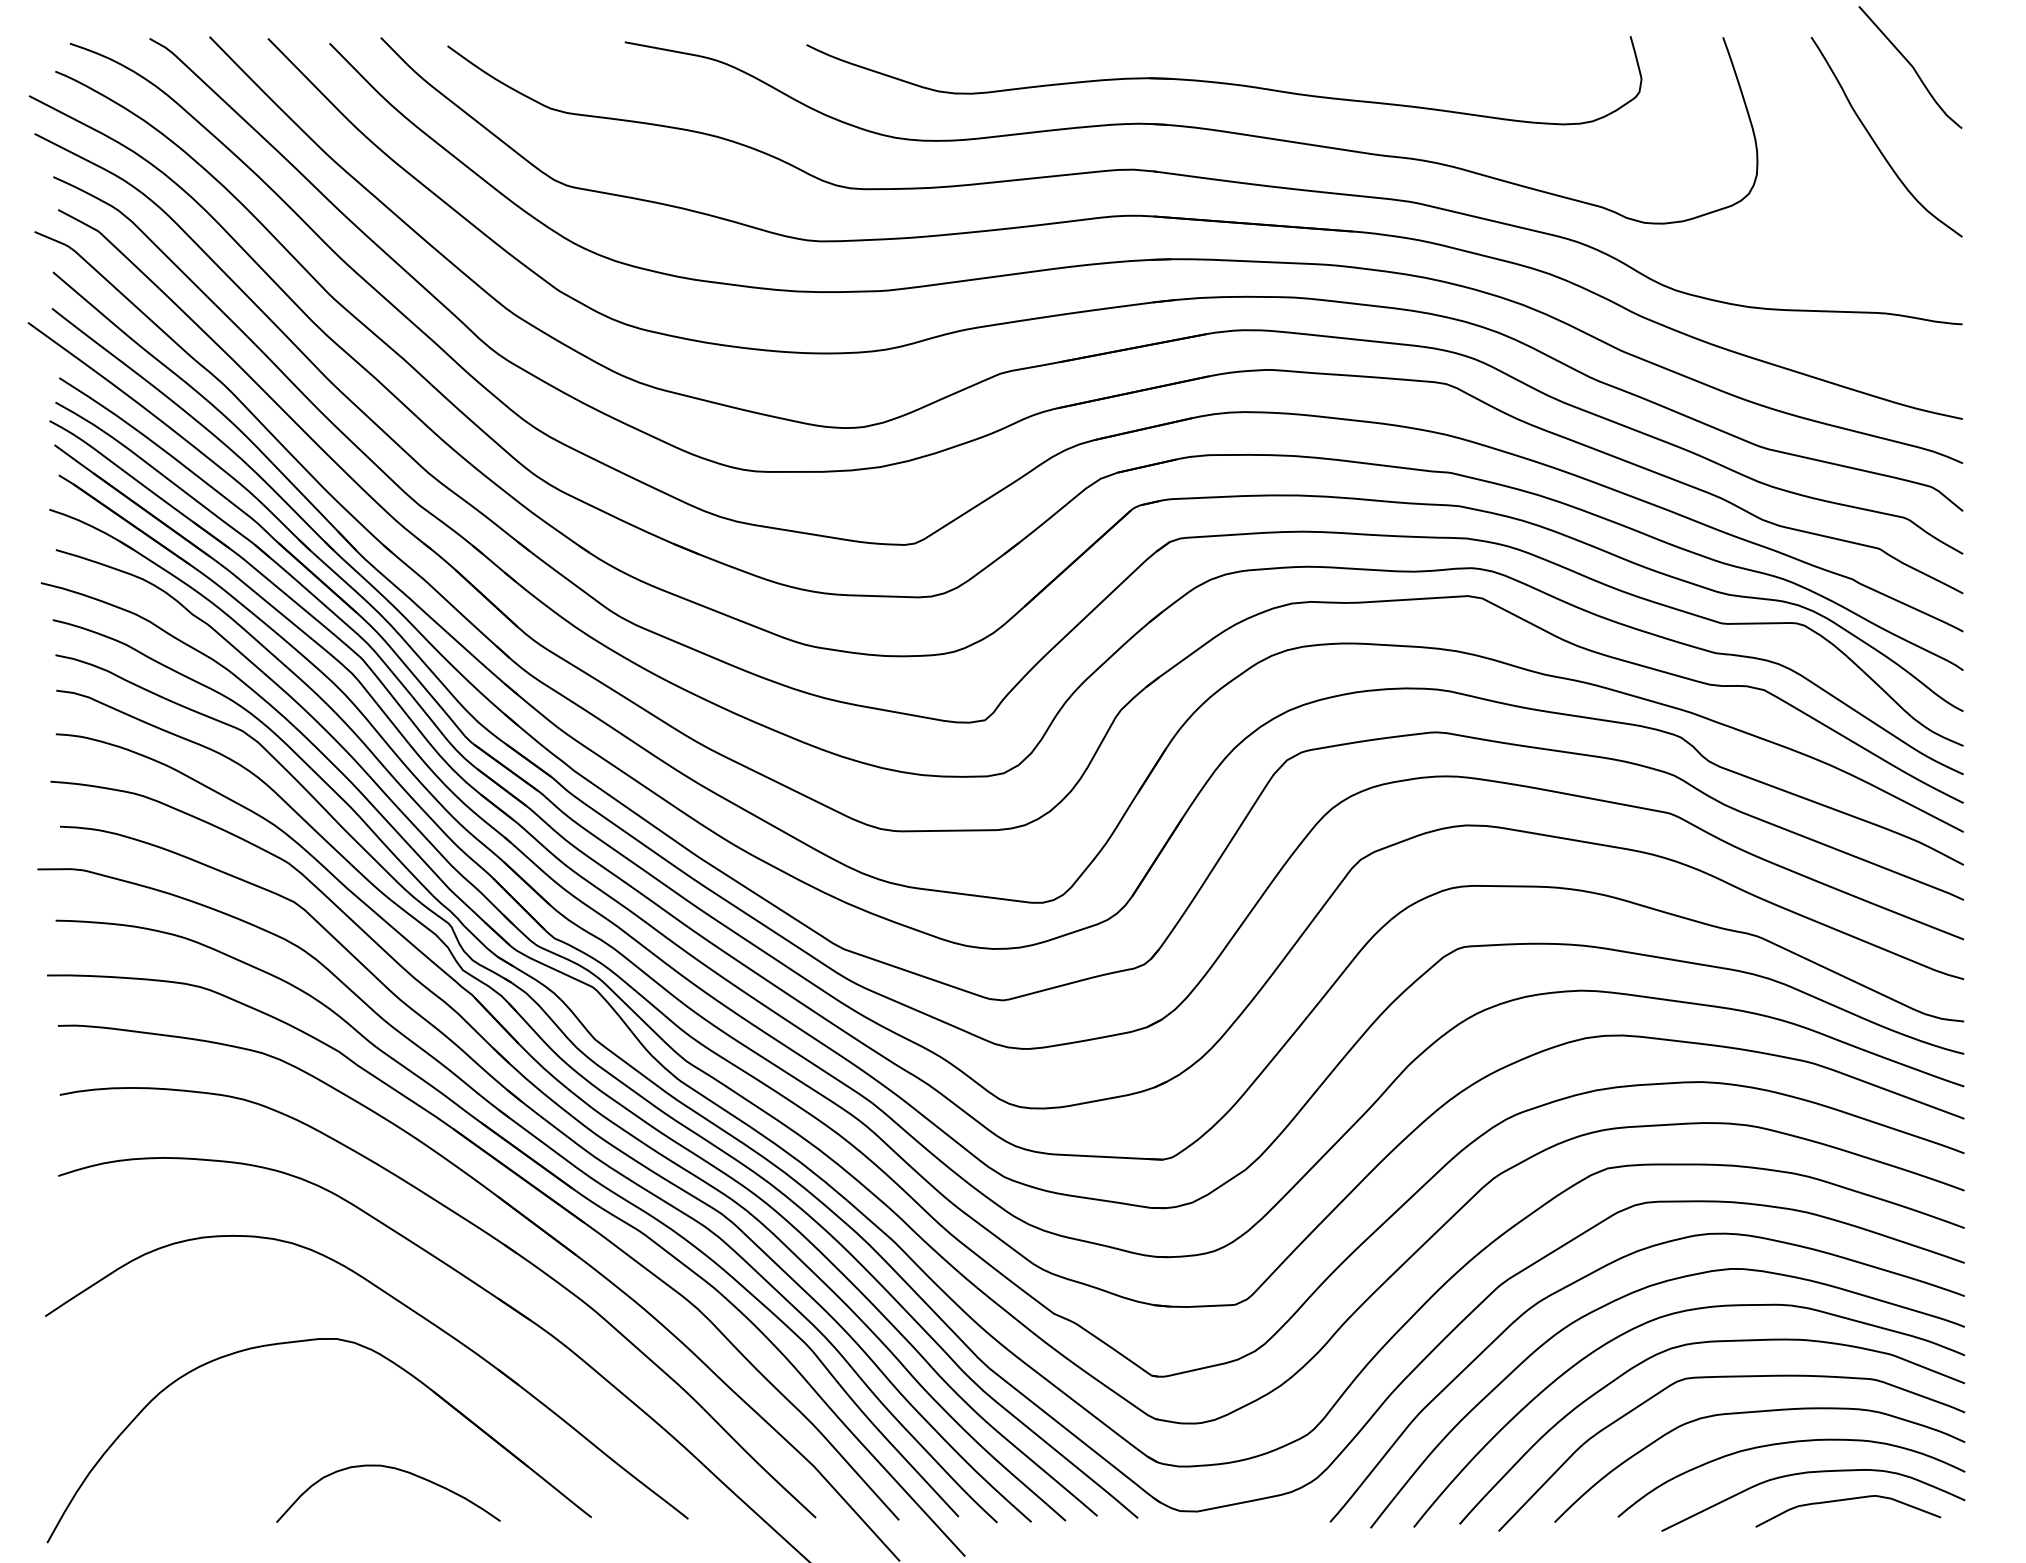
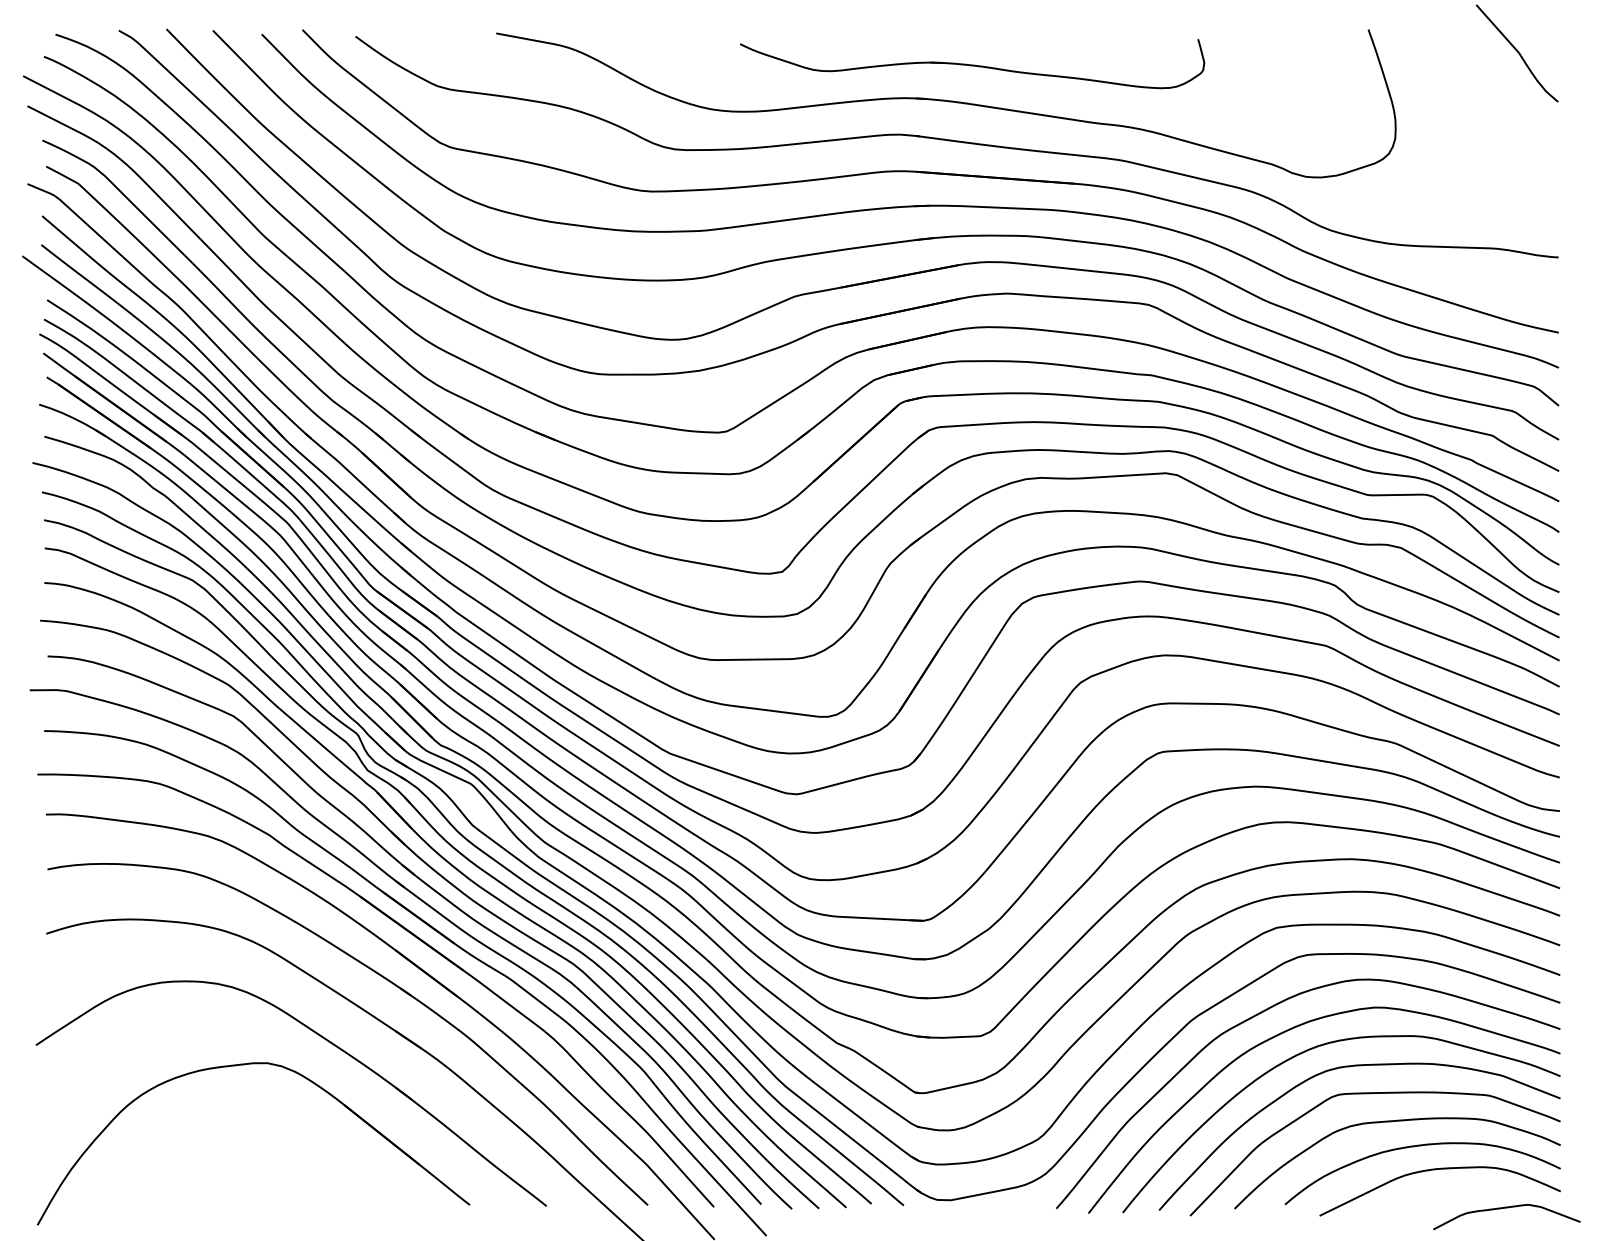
part: (1224, 80) -> (972, 63), size x0.7
curve: (1876, 143) -> (1490, 113), removed
curve: (395, 1470) -> (314, 1167), removed
curve: (1847, 1500) -> (1506, 1208), moved

